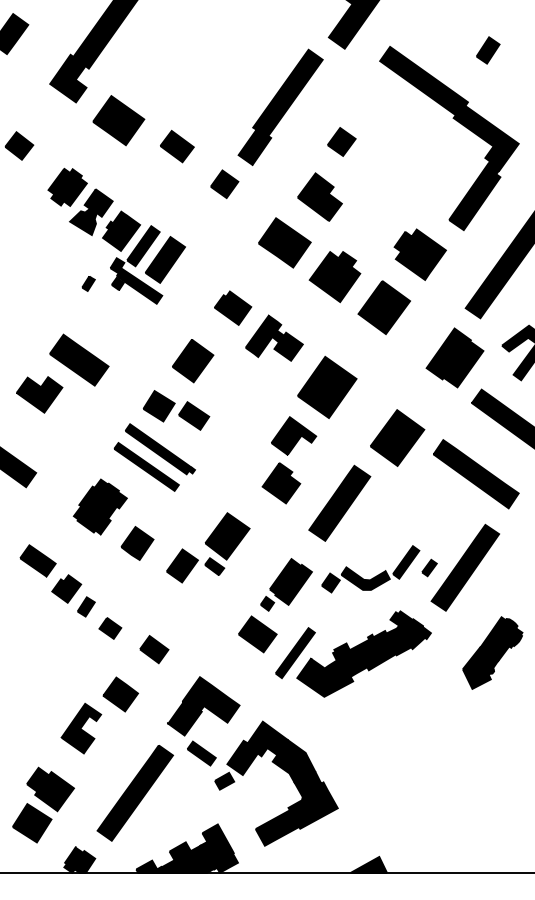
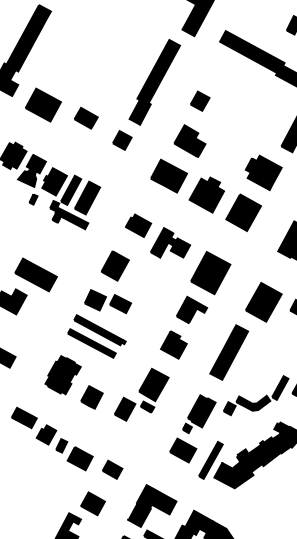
part: (88, 283) -> (33, 199), moved
part: (281, 483) -> (173, 345), moved
part: (110, 628) -> (80, 458), size x1.67

